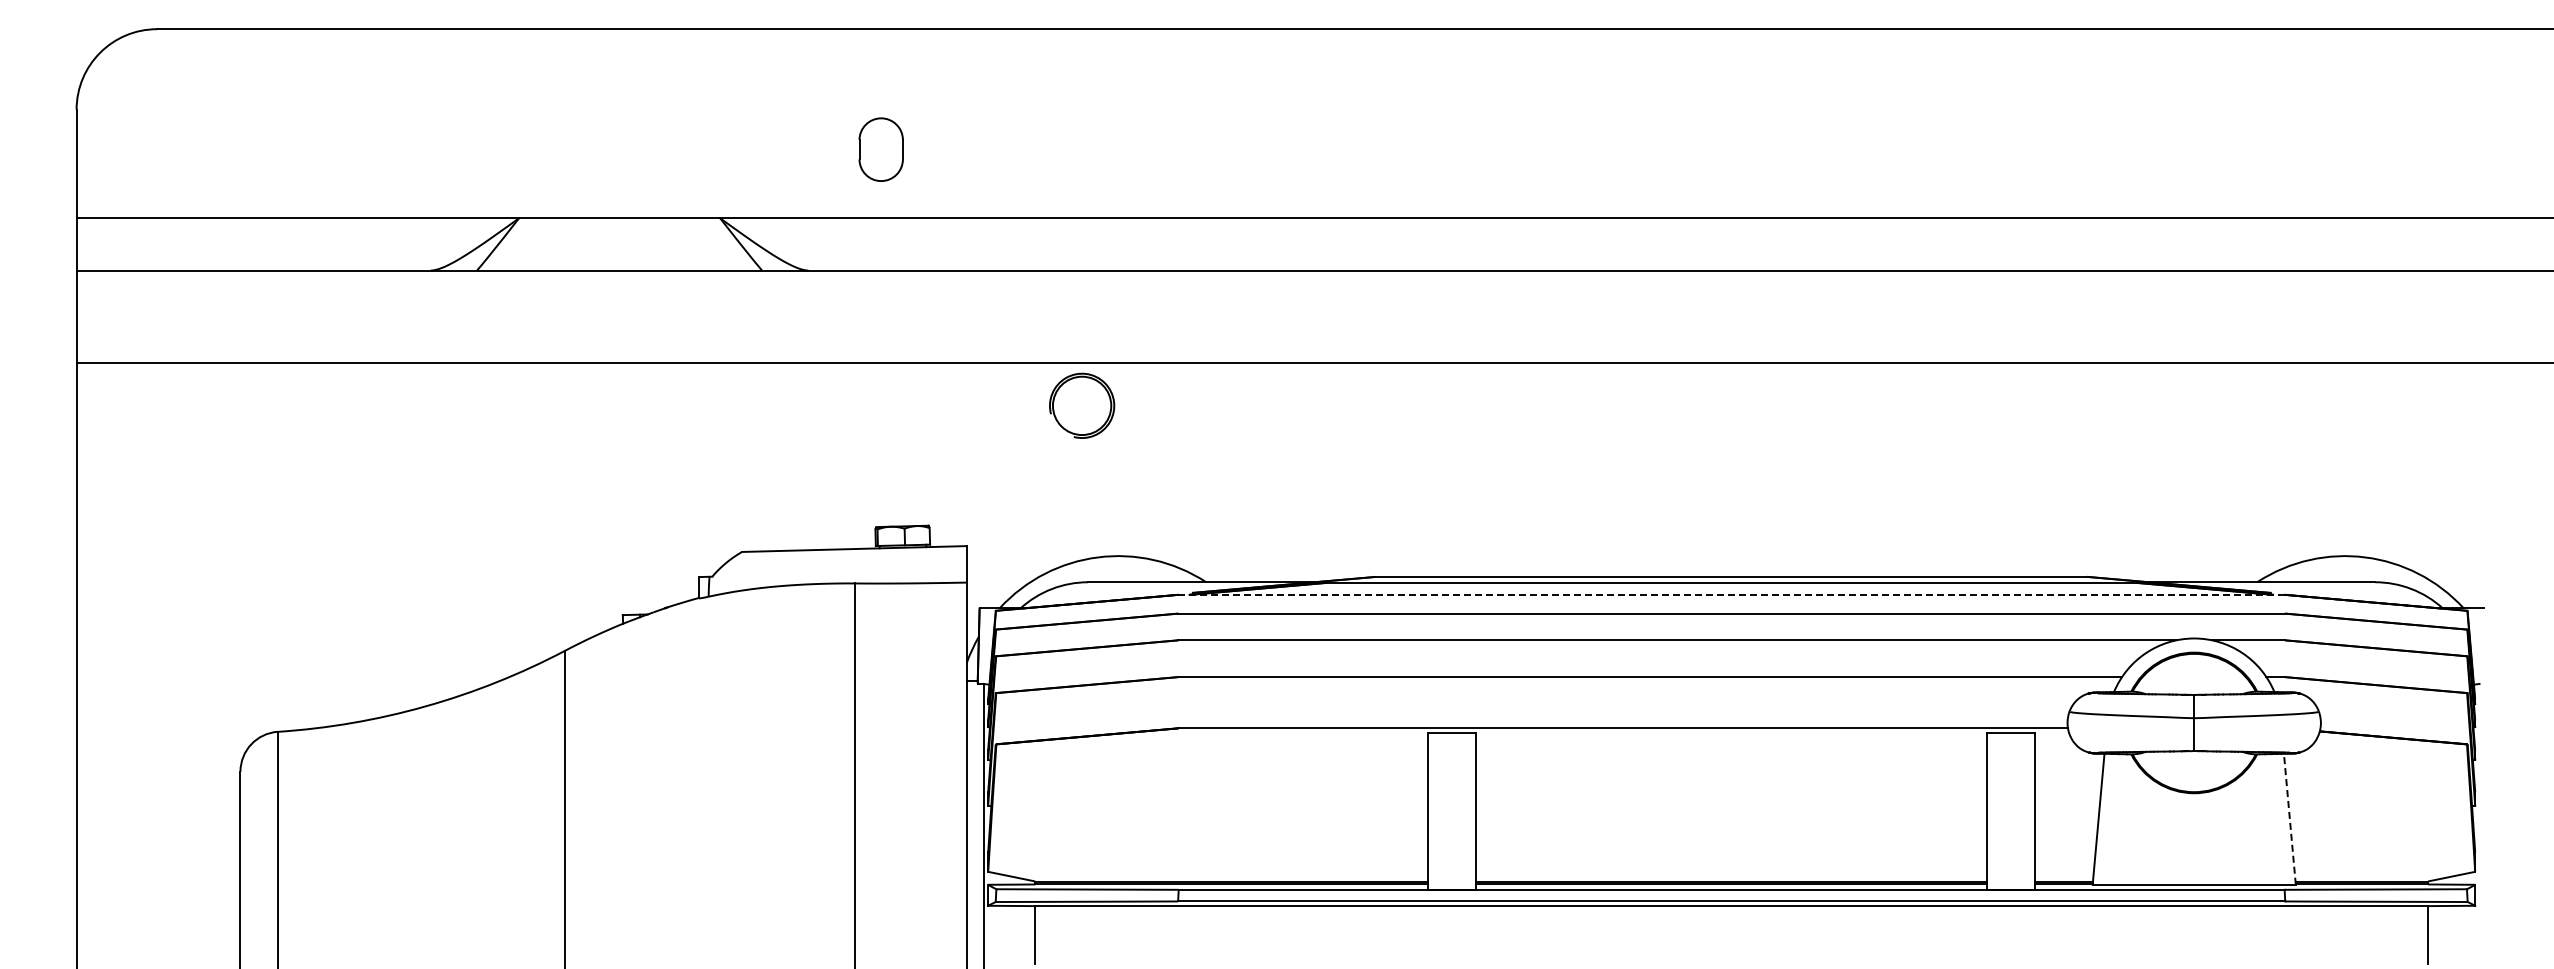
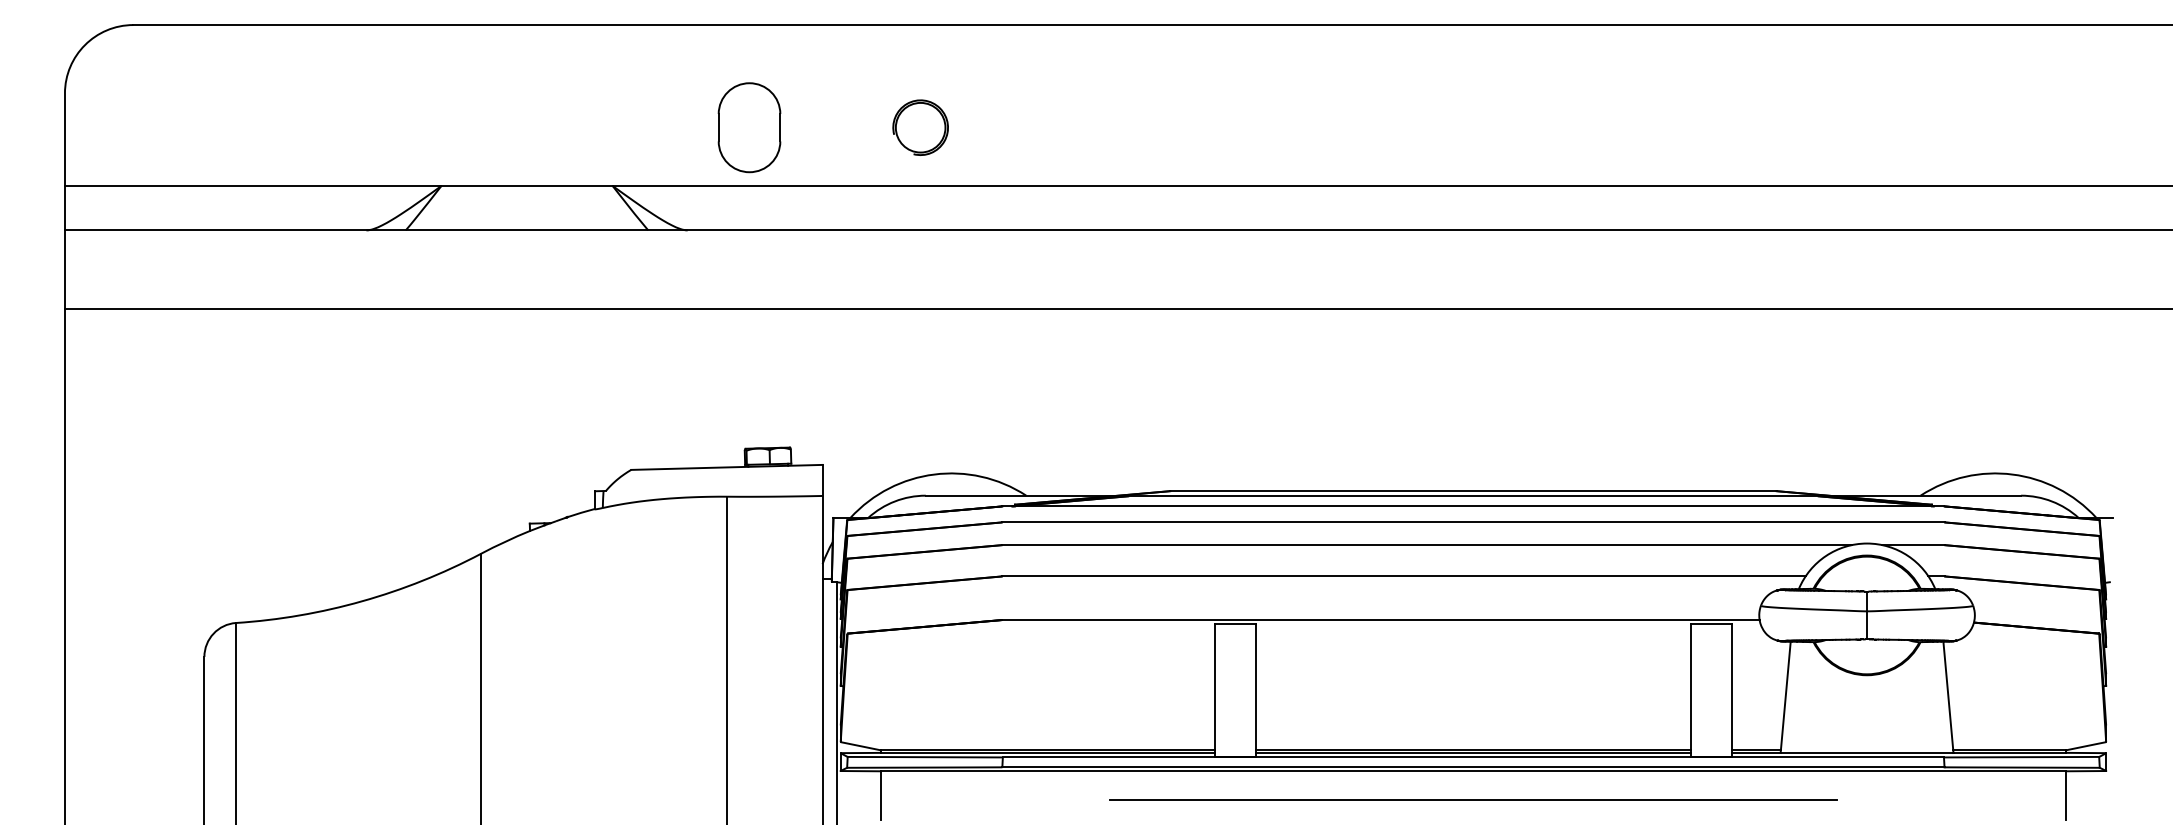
part: (881, 149) -> (749, 127), size x1.67
part: (1082, 405) -> (920, 127), moved
line: (1732, 594) -> (1474, 506), dashed -> solid
line: (2289, 819) -> (1948, 697), dashed -> solid
line: (1731, 939) -> (1473, 799), added

